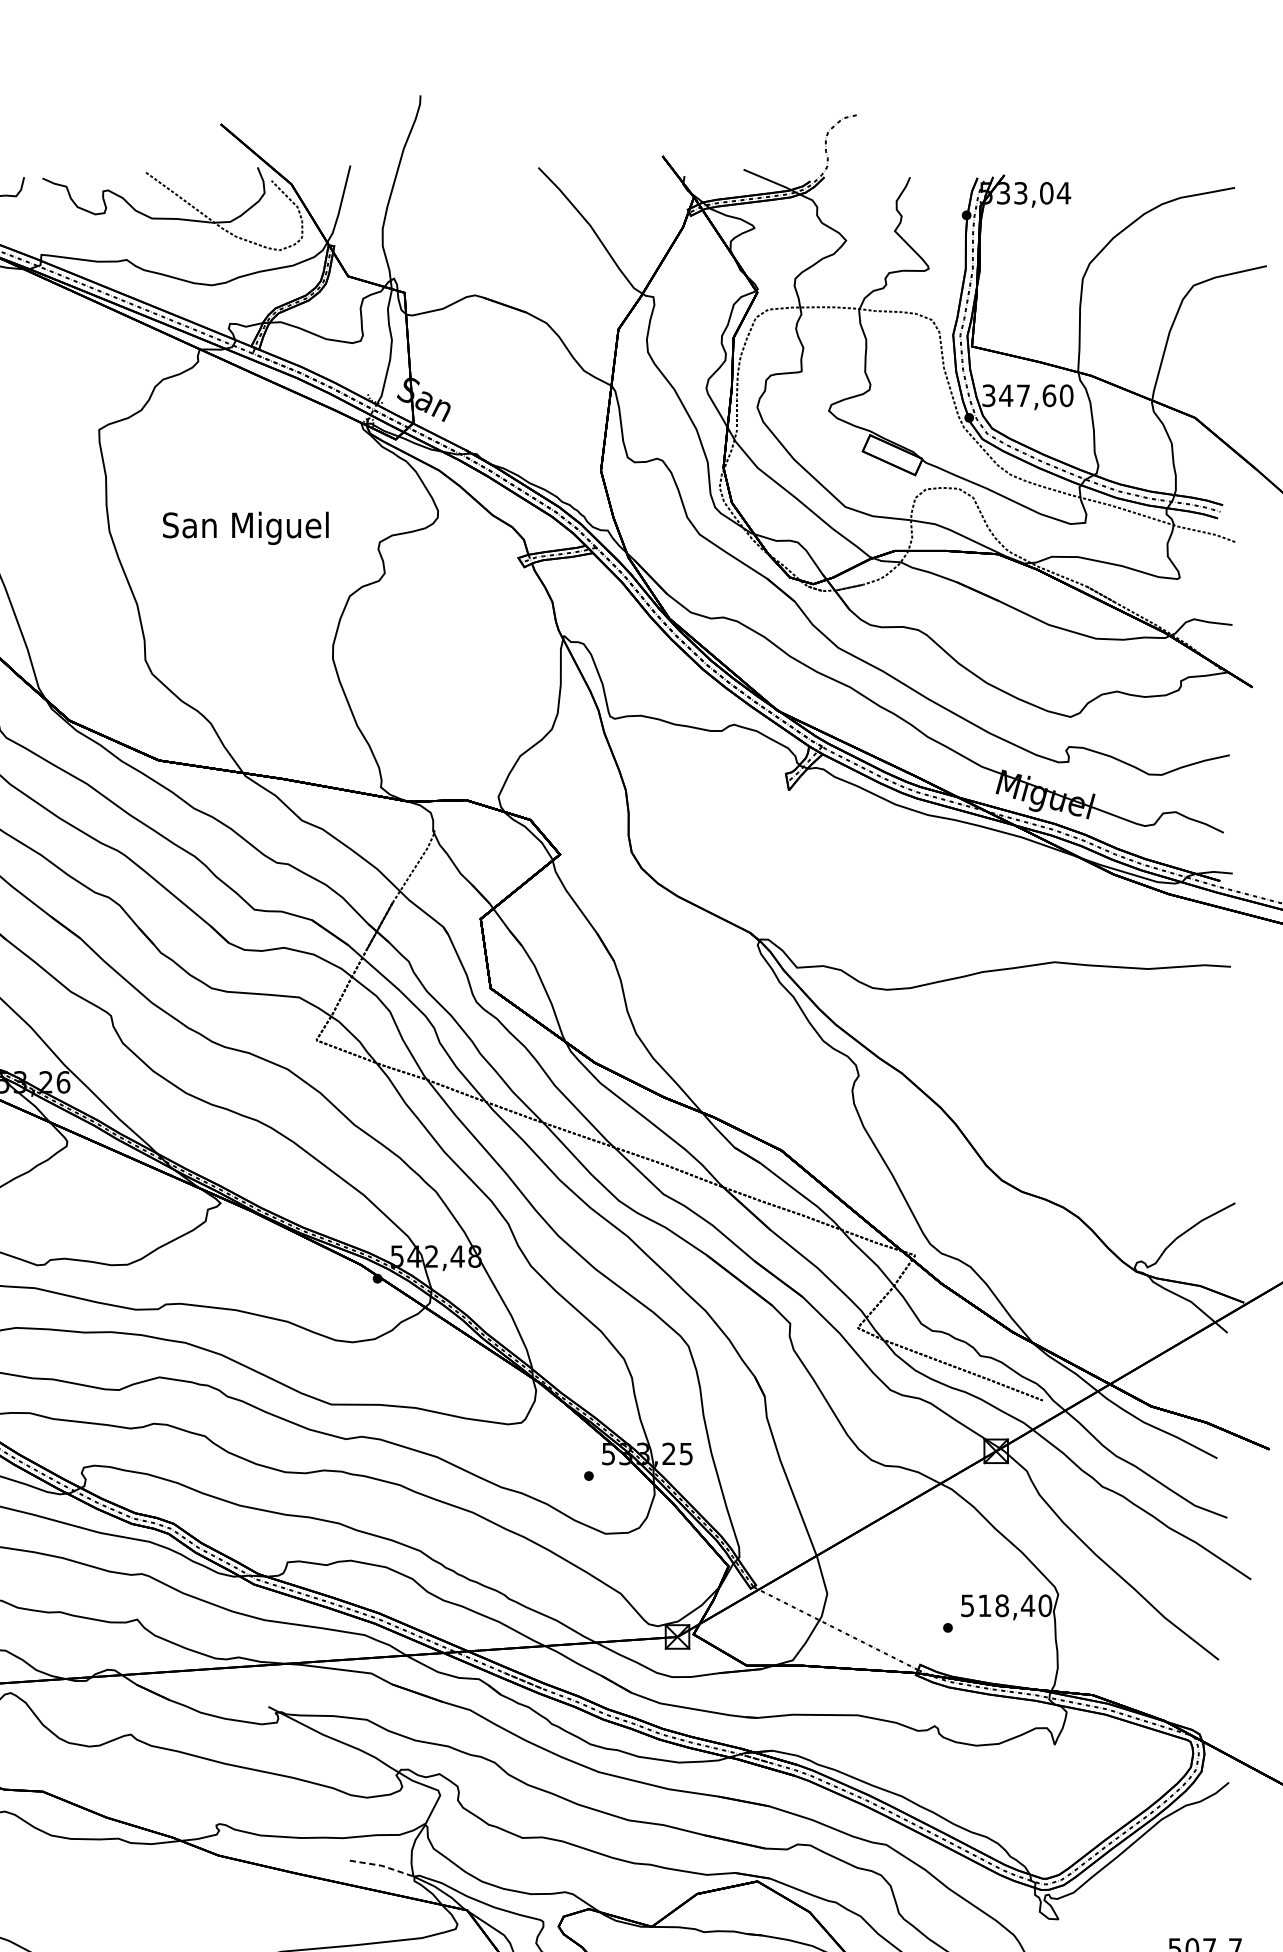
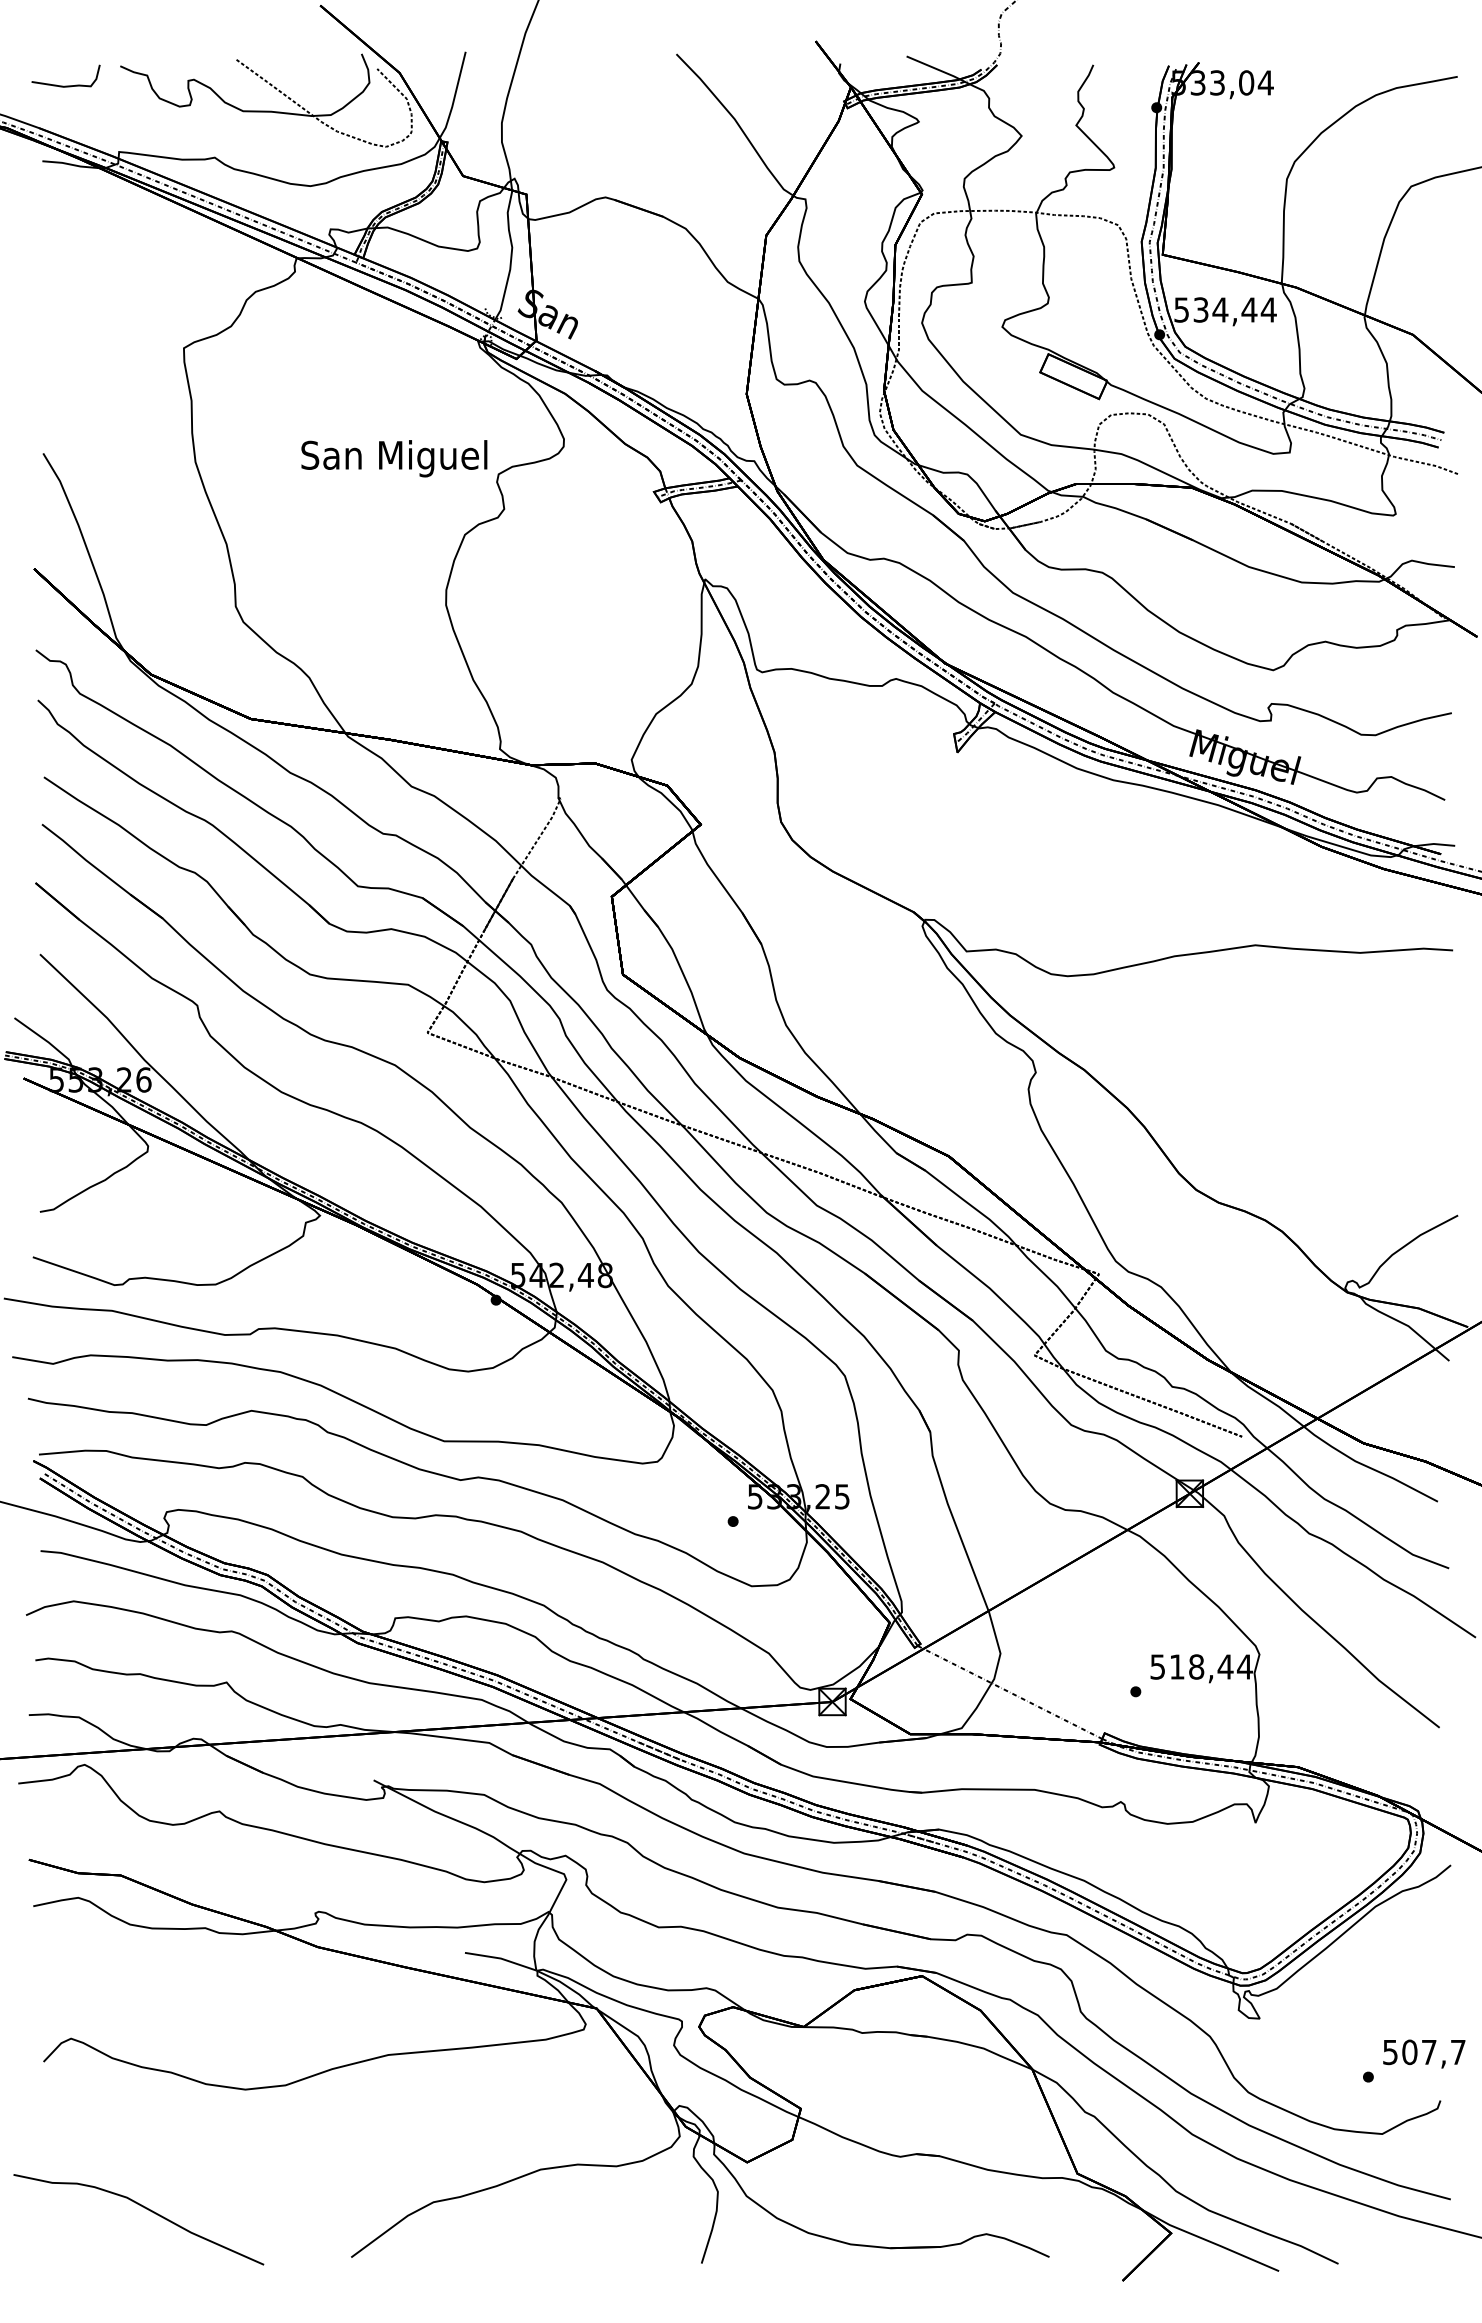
text: (1027, 395) -> (1225, 309), 347,60 -> 534,44
text: (245, 528) -> (394, 458), moved
text: (1044, 1605) -> (1244, 1666), 518,40 -> 518,44
line: (381, 1865) -> (500, 1958), dashed -> solid

